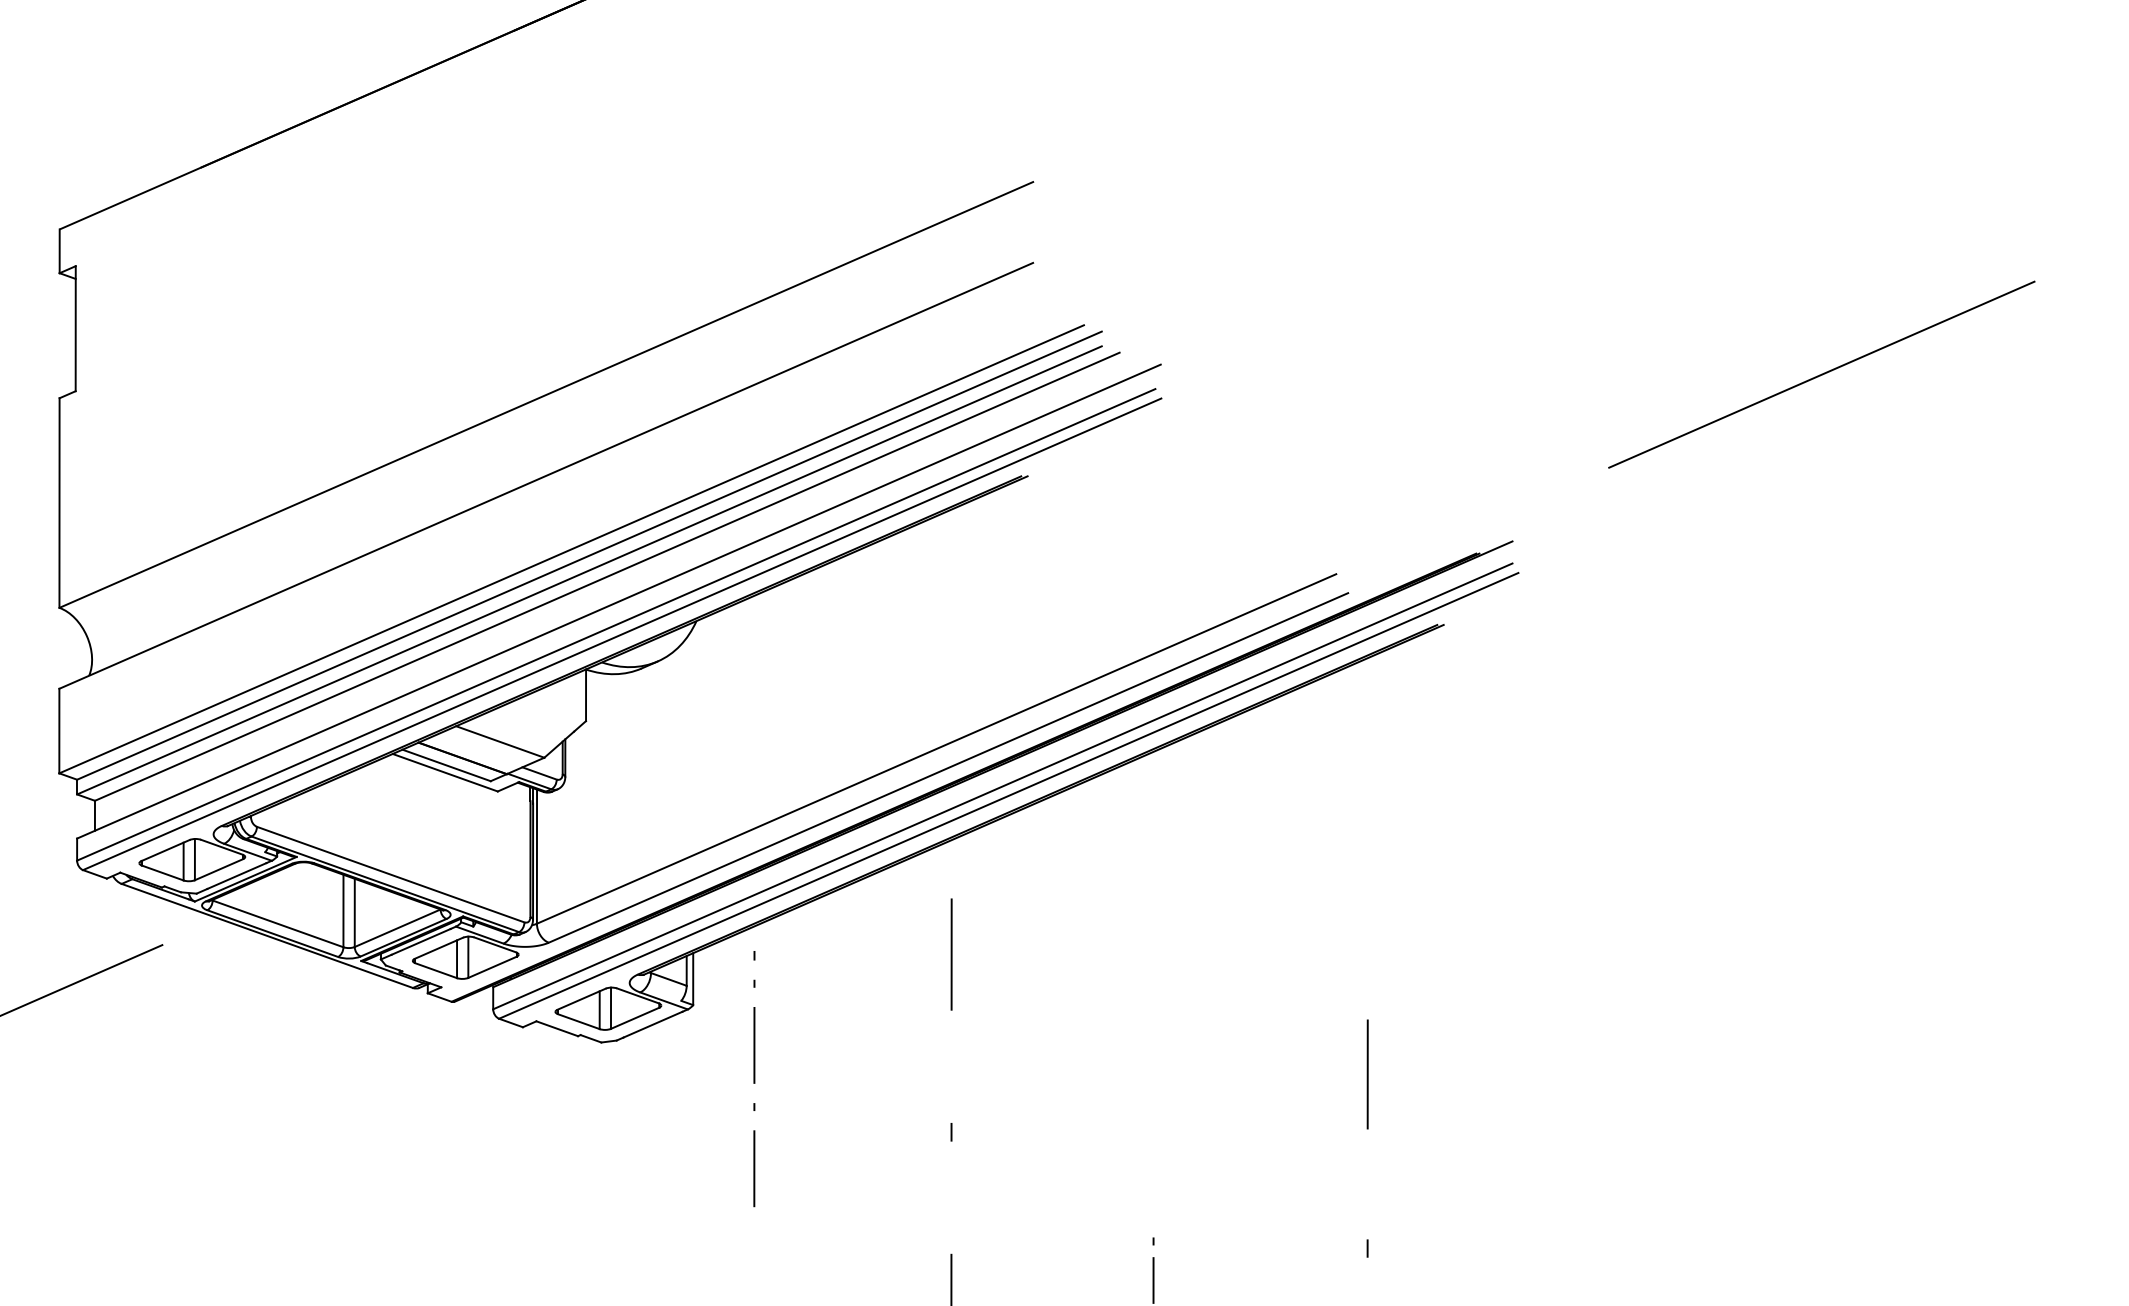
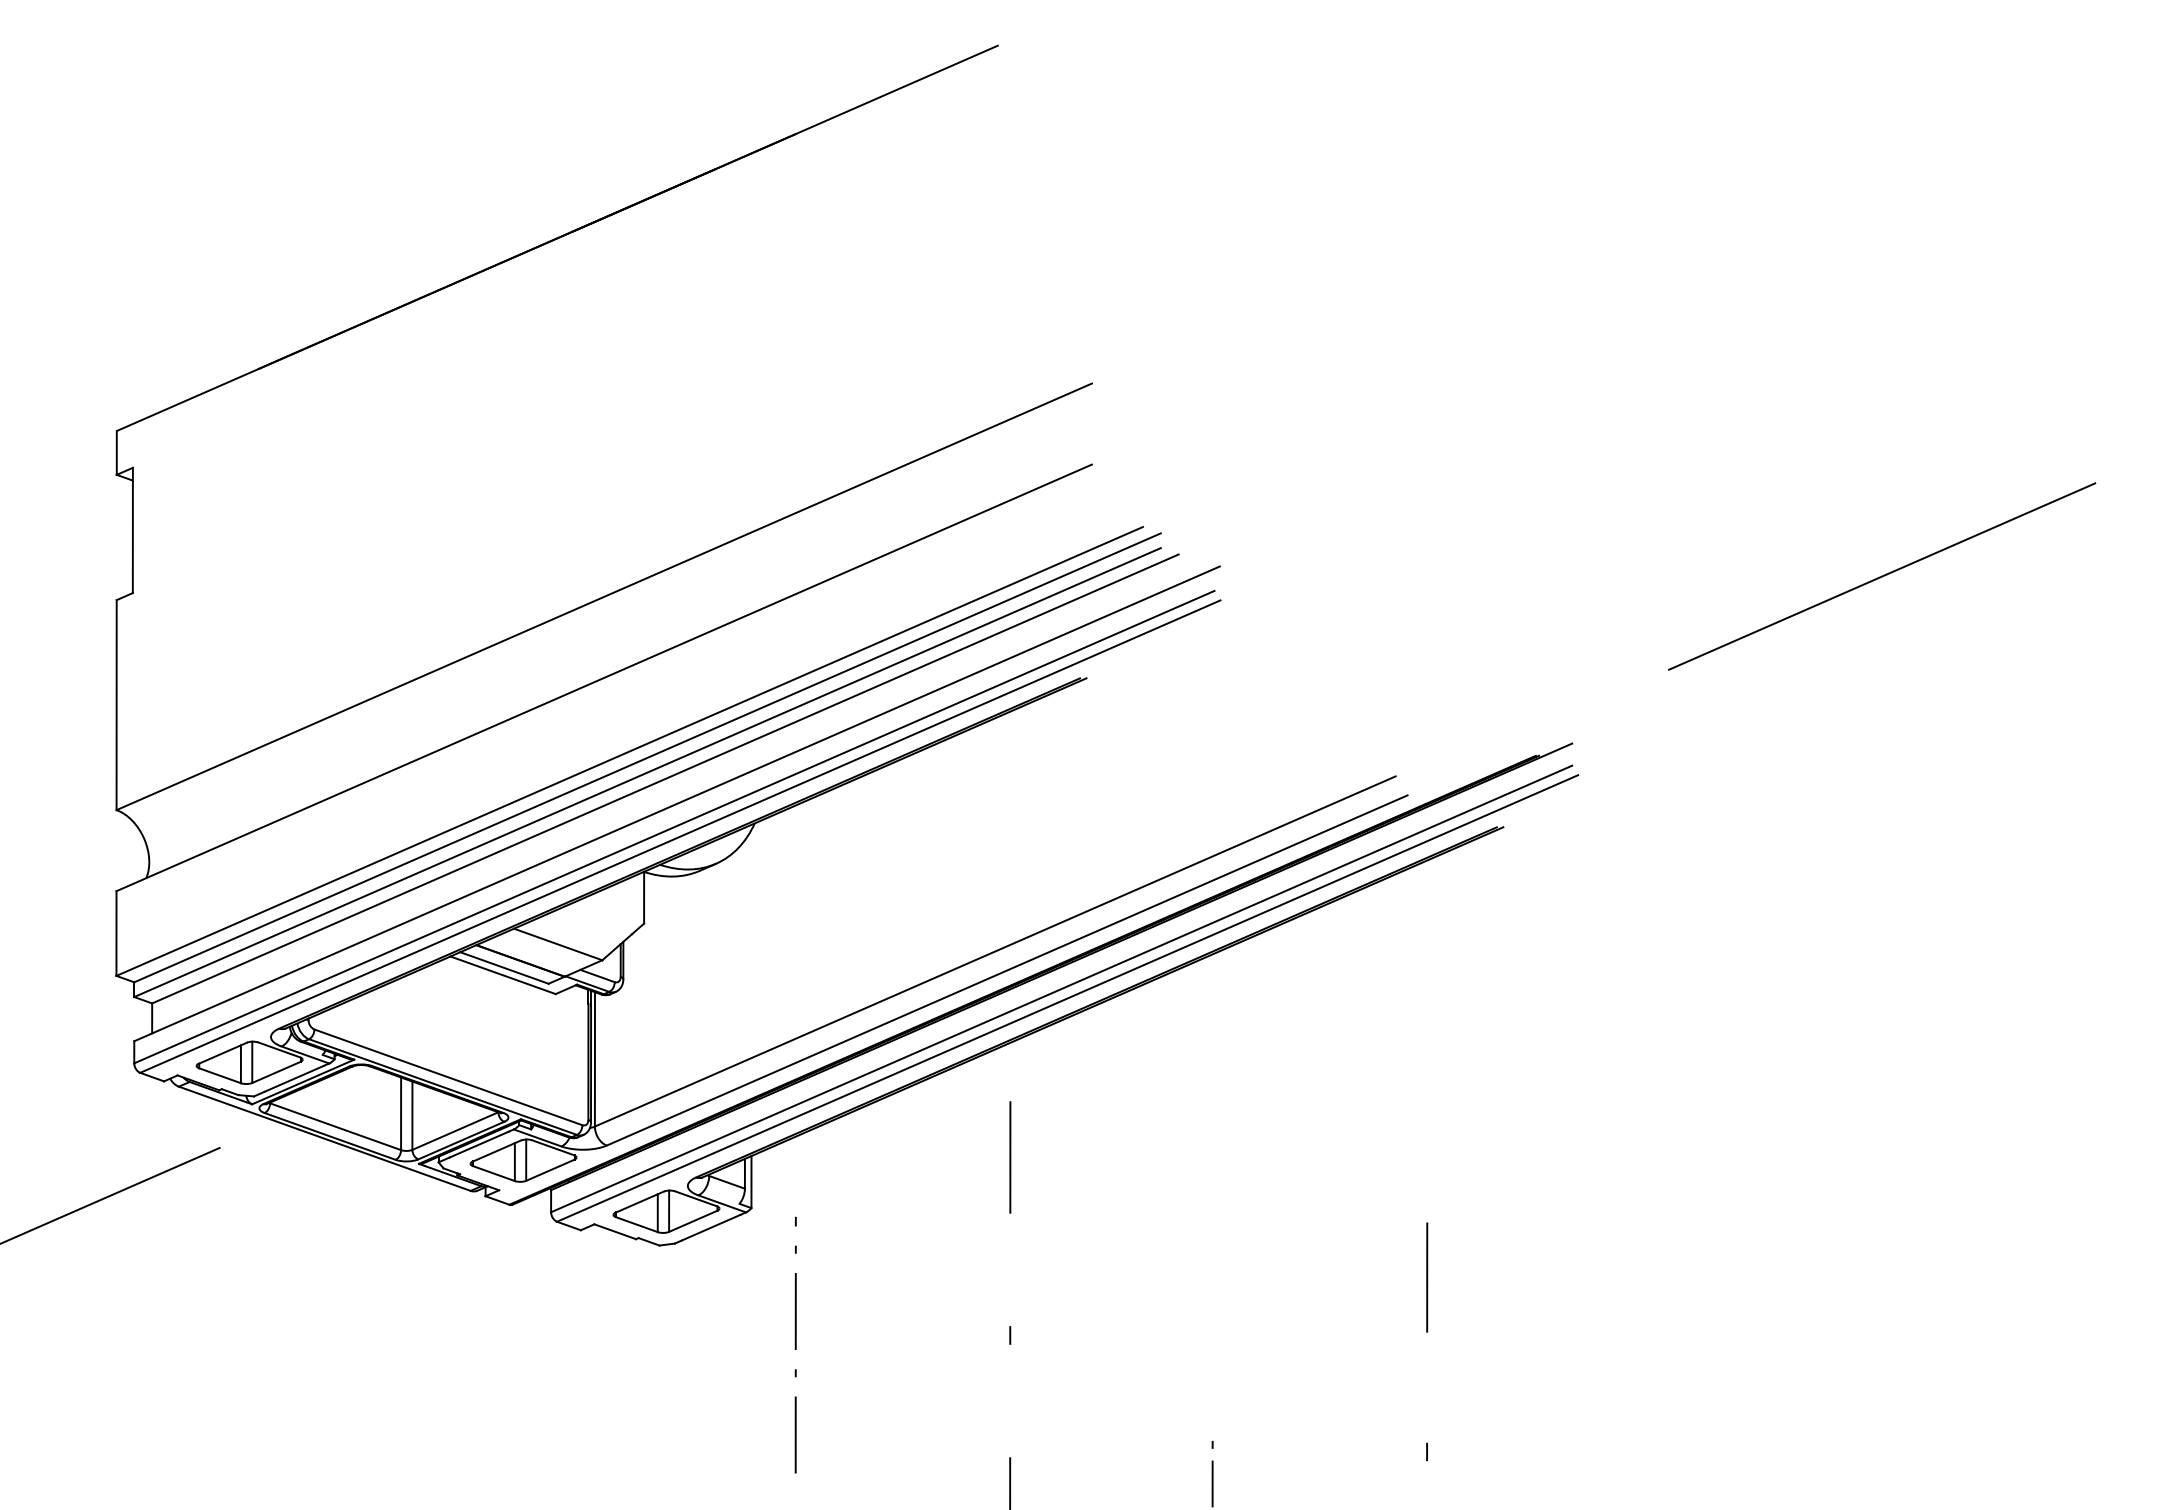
line: (754, 1078) -> (795, 1344), moved

